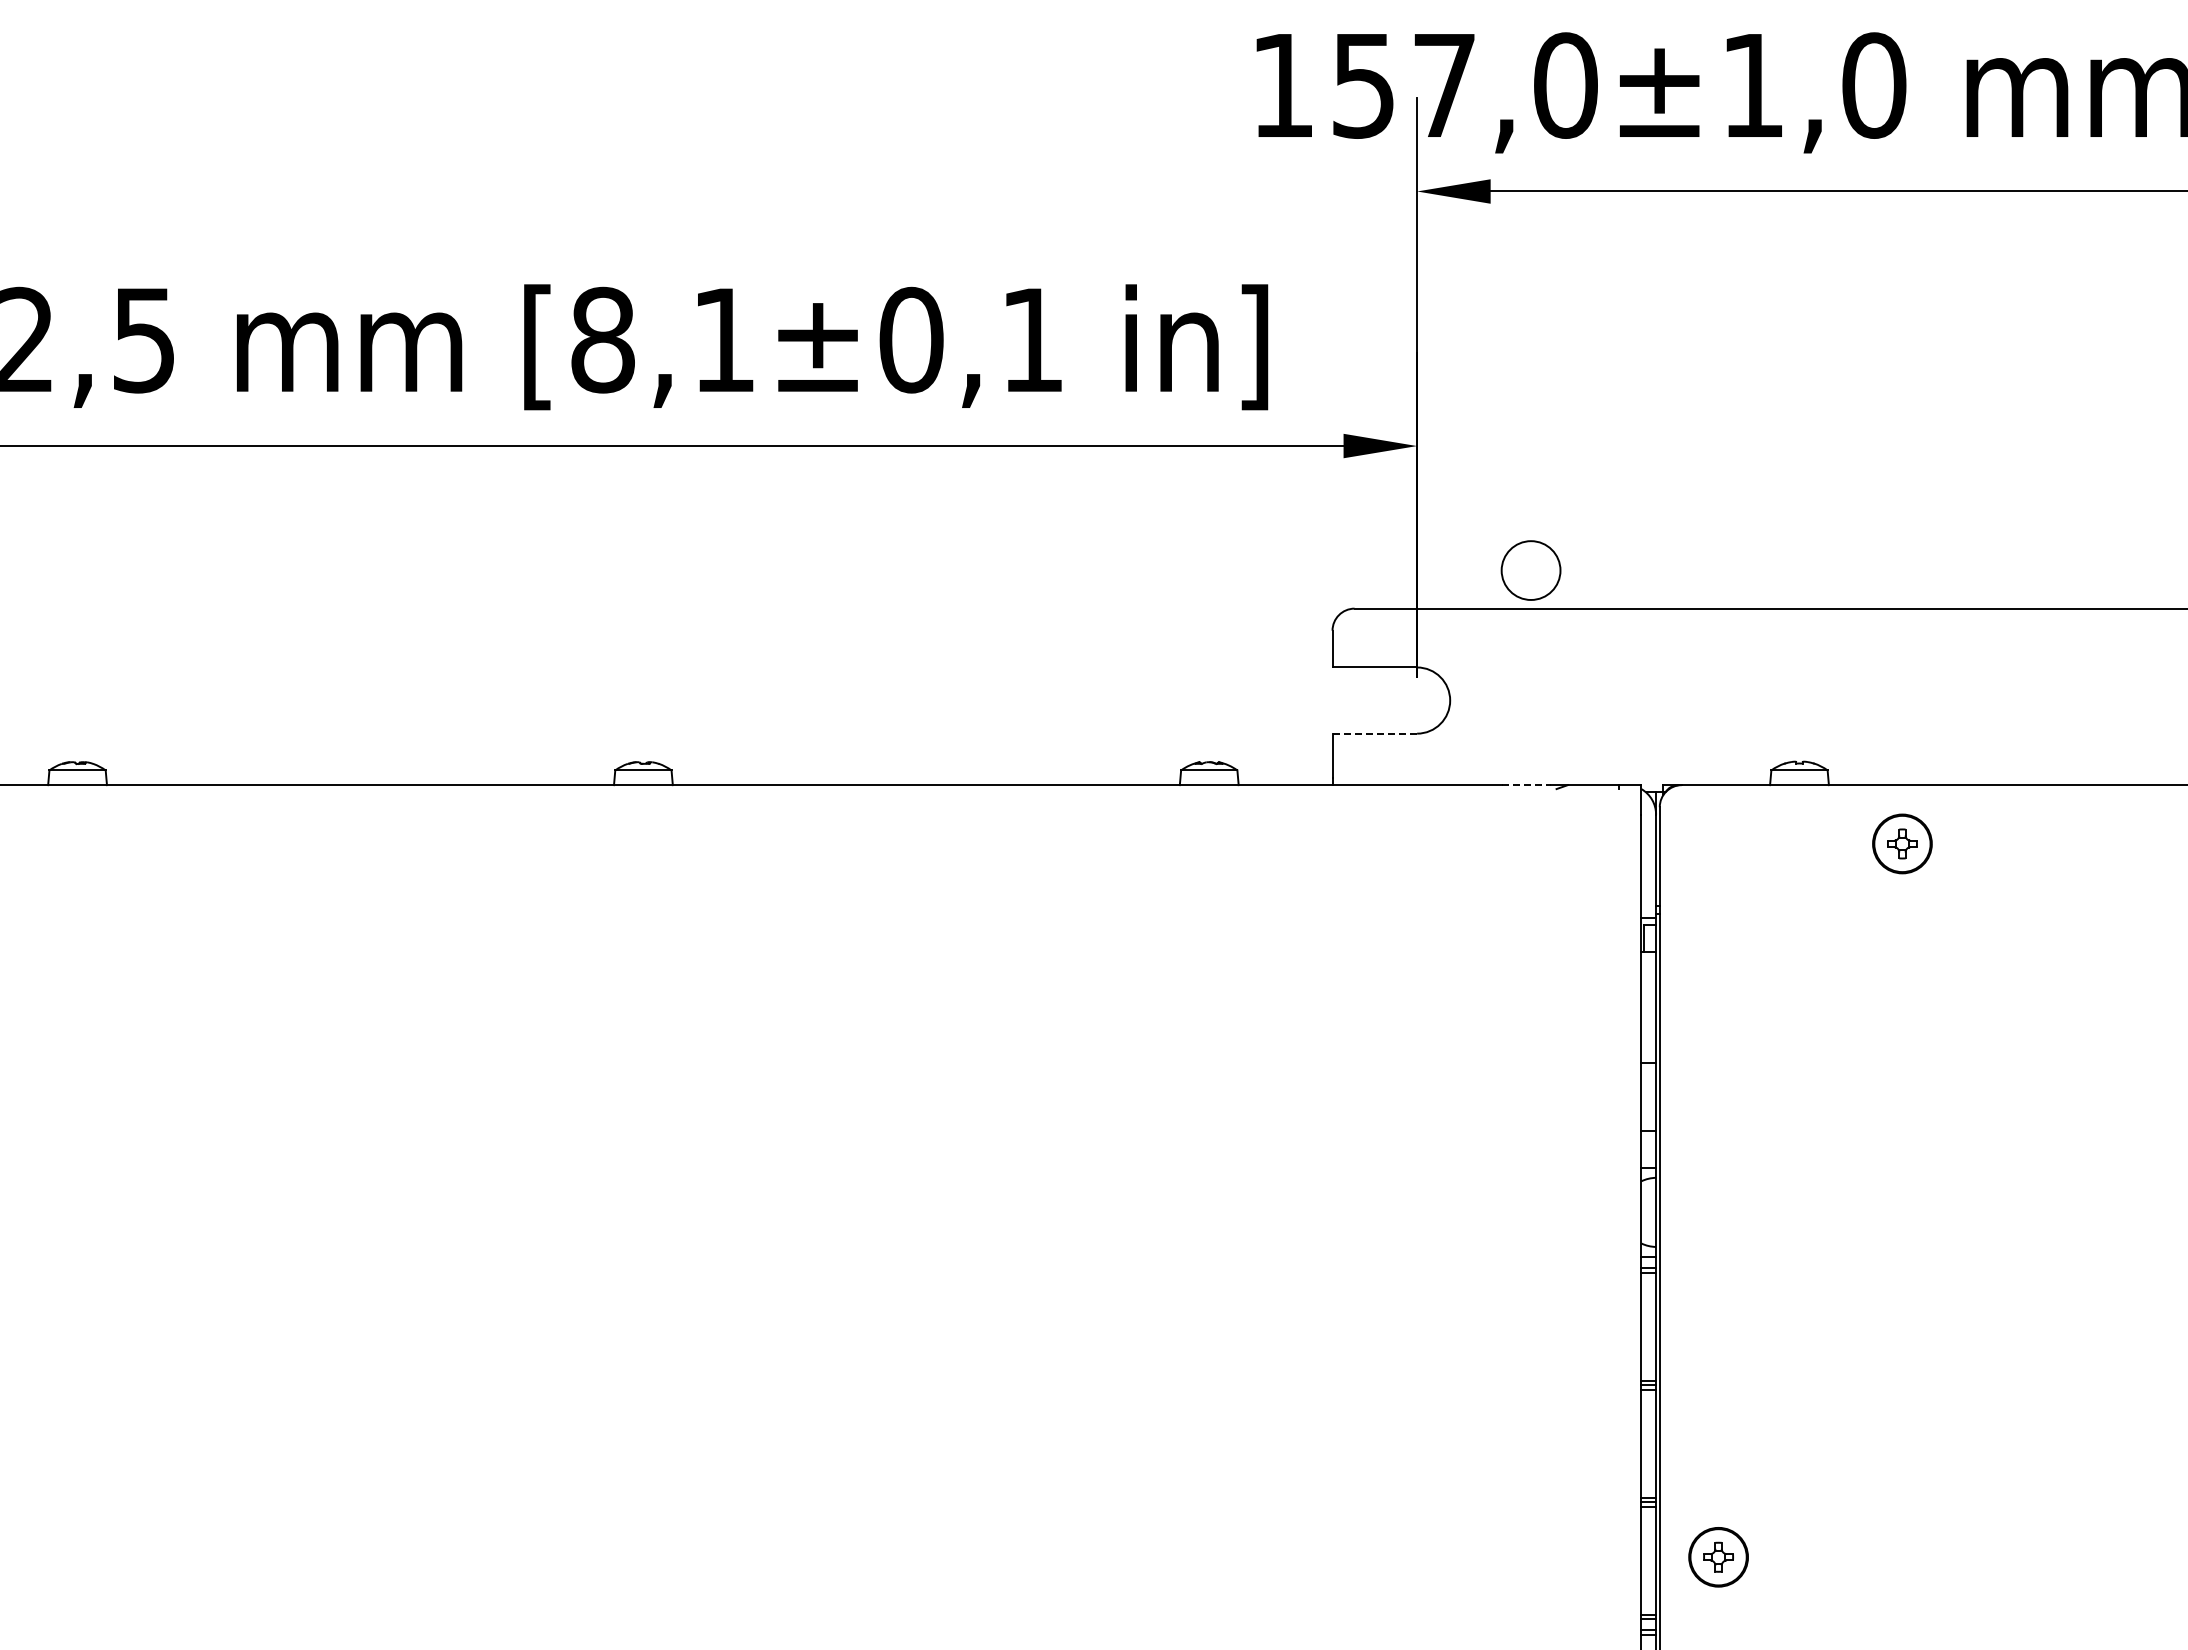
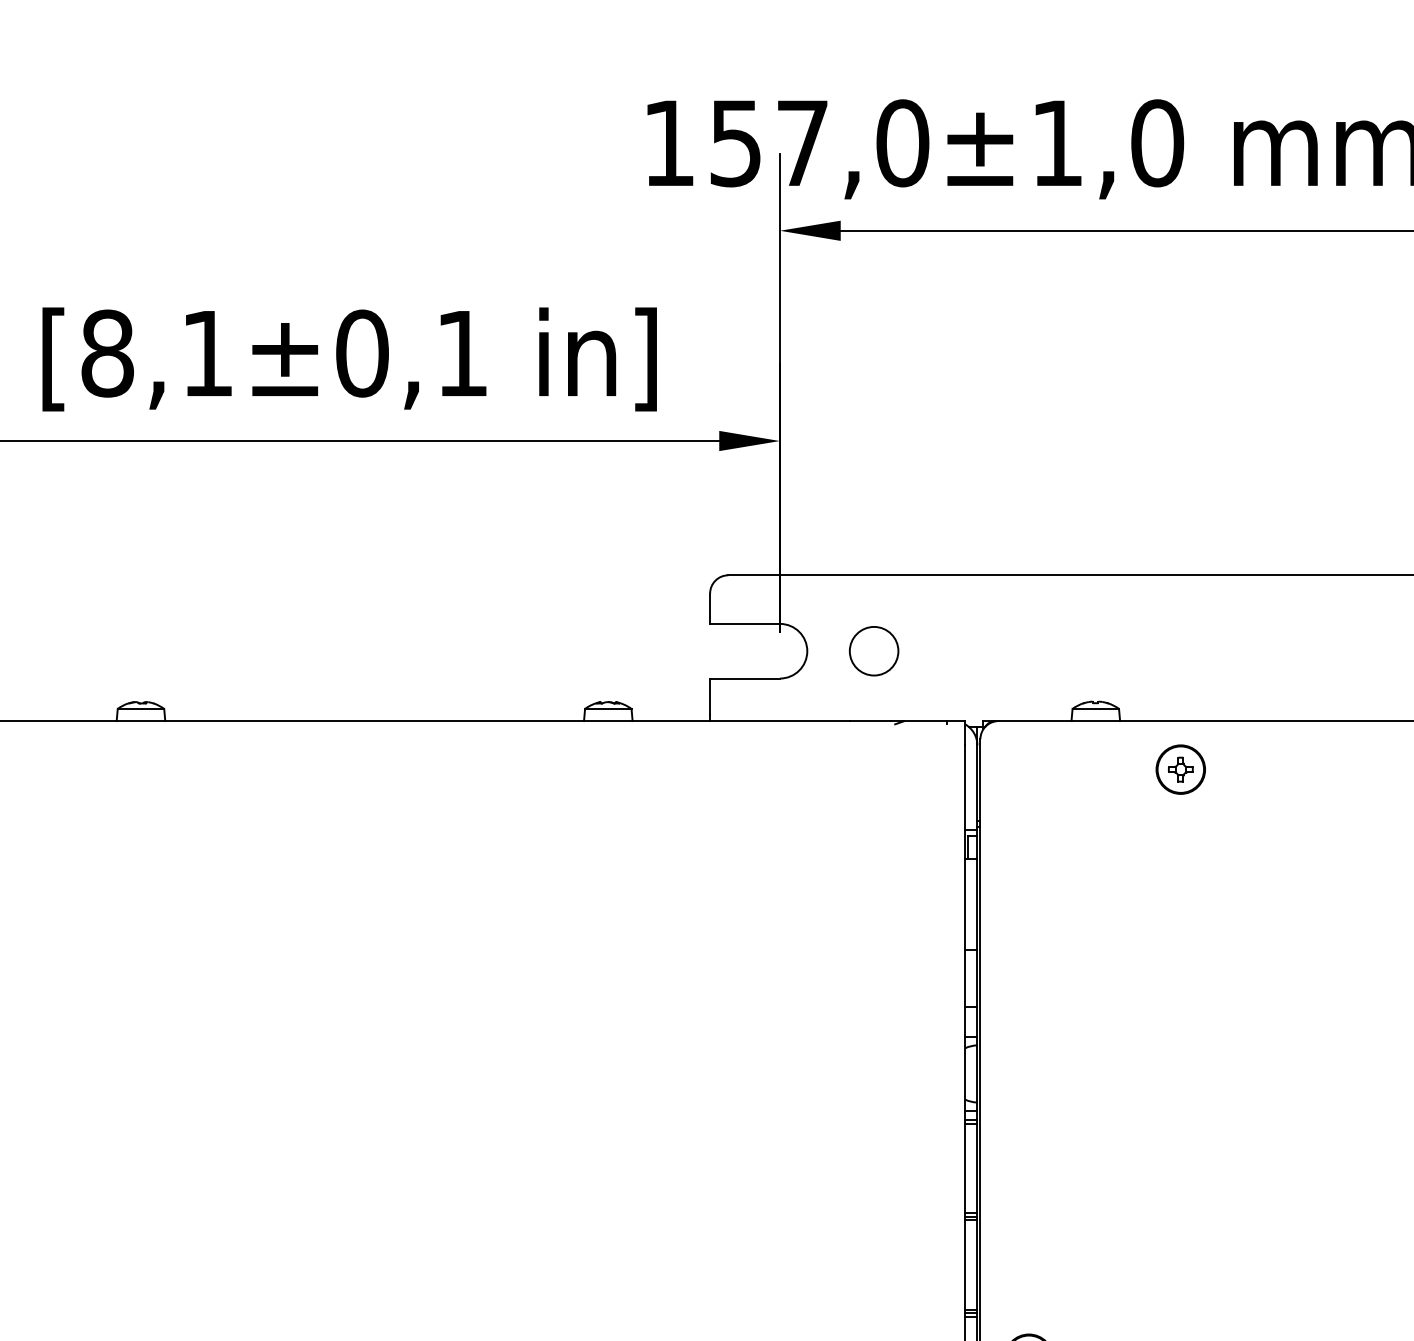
circle: (1530, 570) -> (873, 651), moved
line: (1374, 733) -> (744, 678), dashed -> solid
line: (1526, 785) -> (870, 721), dashed -> solid

